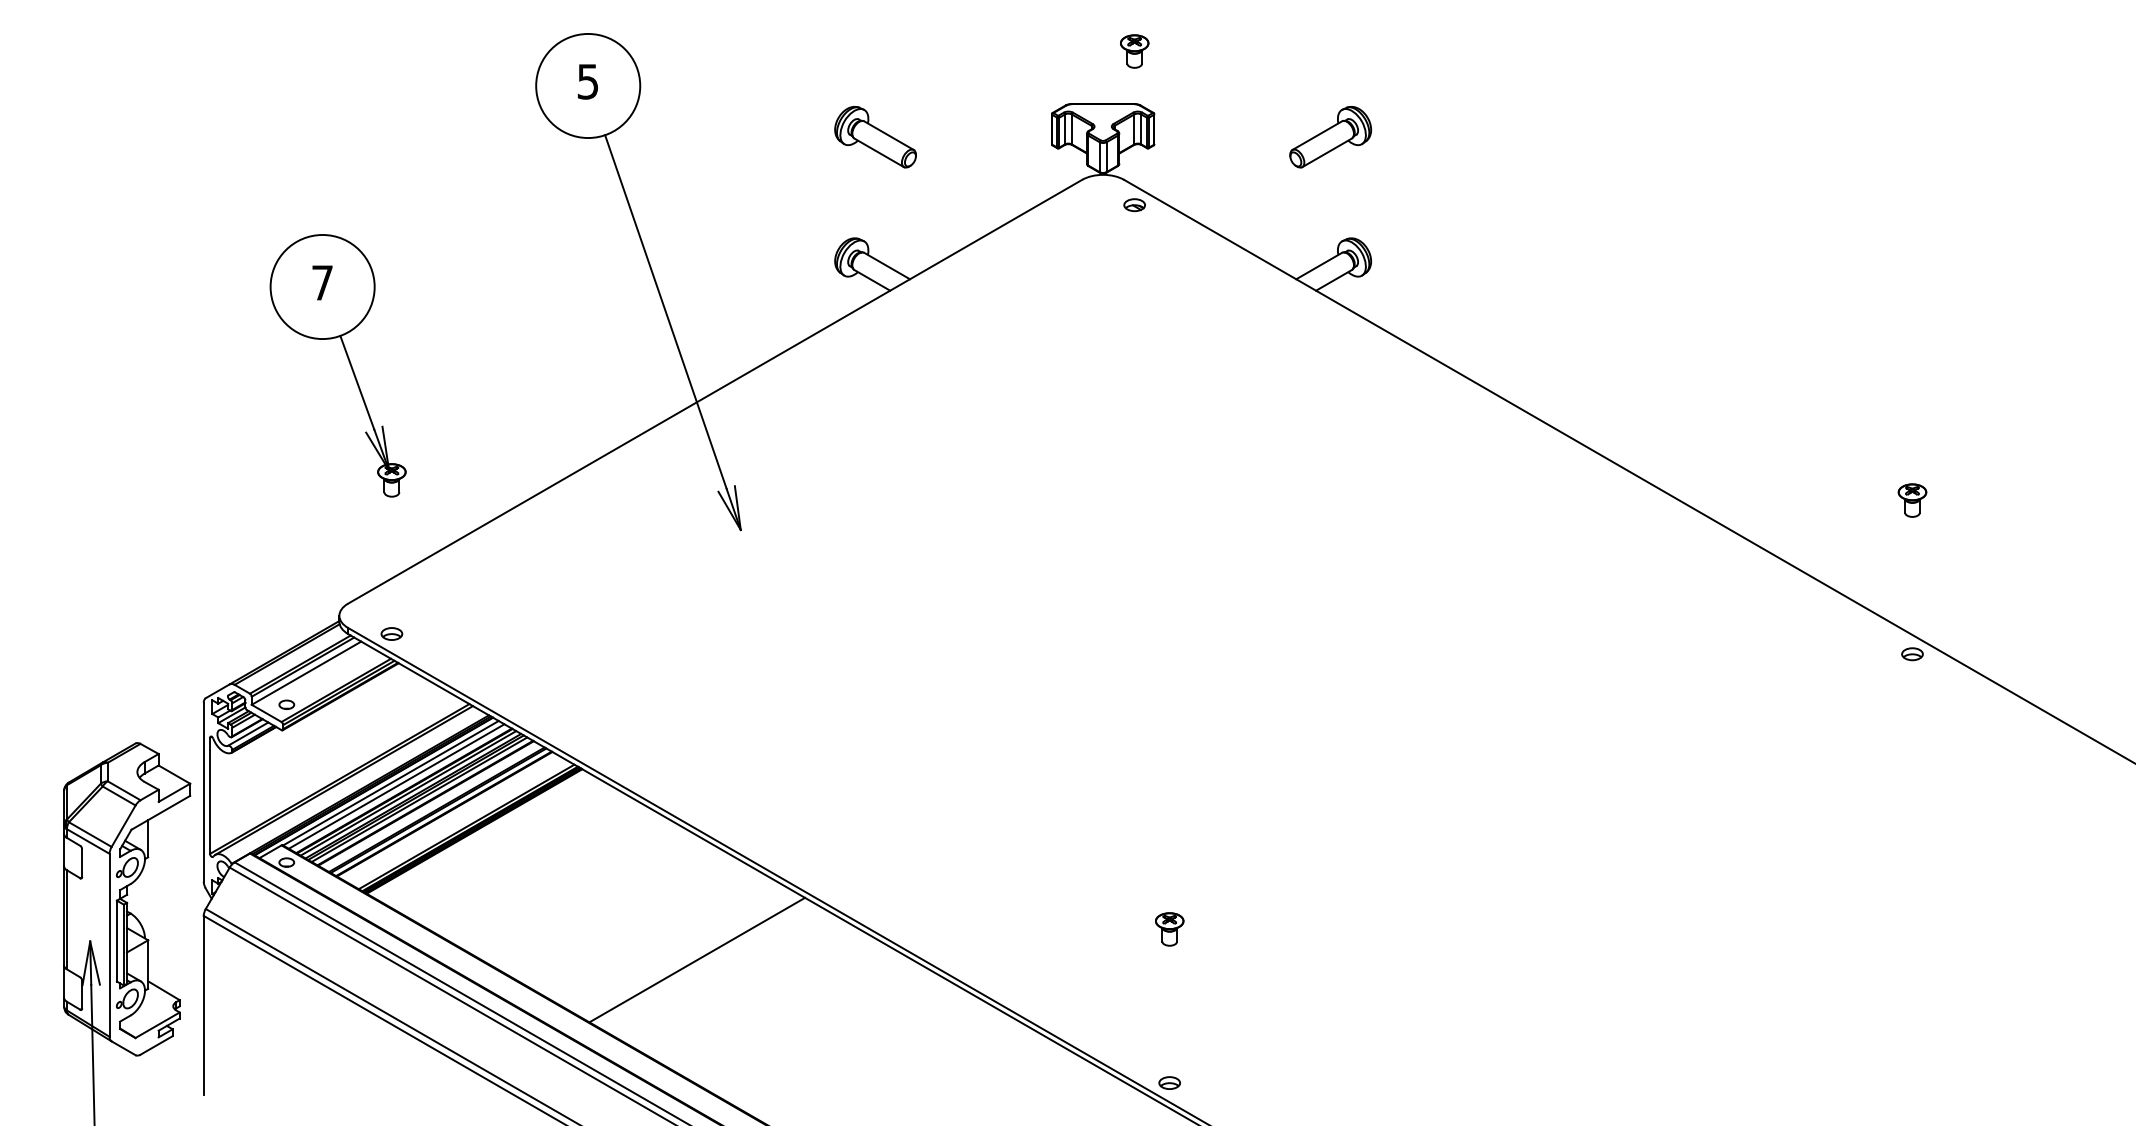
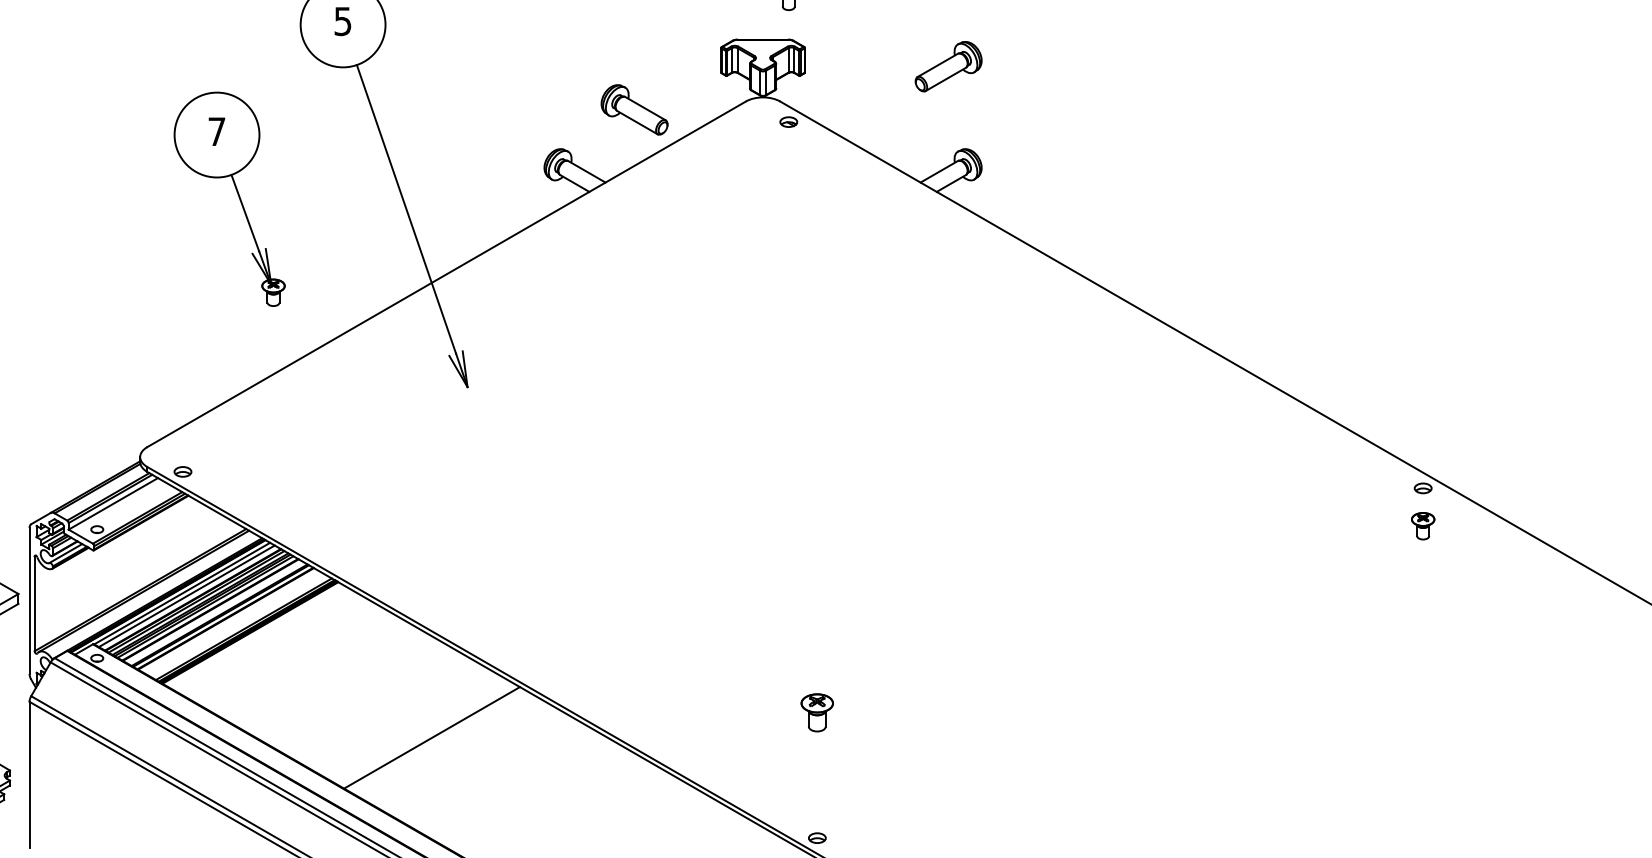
part: (875, 137) -> (634, 110), moved
part: (348, 361) -> (238, 195), moved
part: (1912, 500) -> (1423, 526), moved
part: (1169, 929) -> (817, 712), size x1.4

